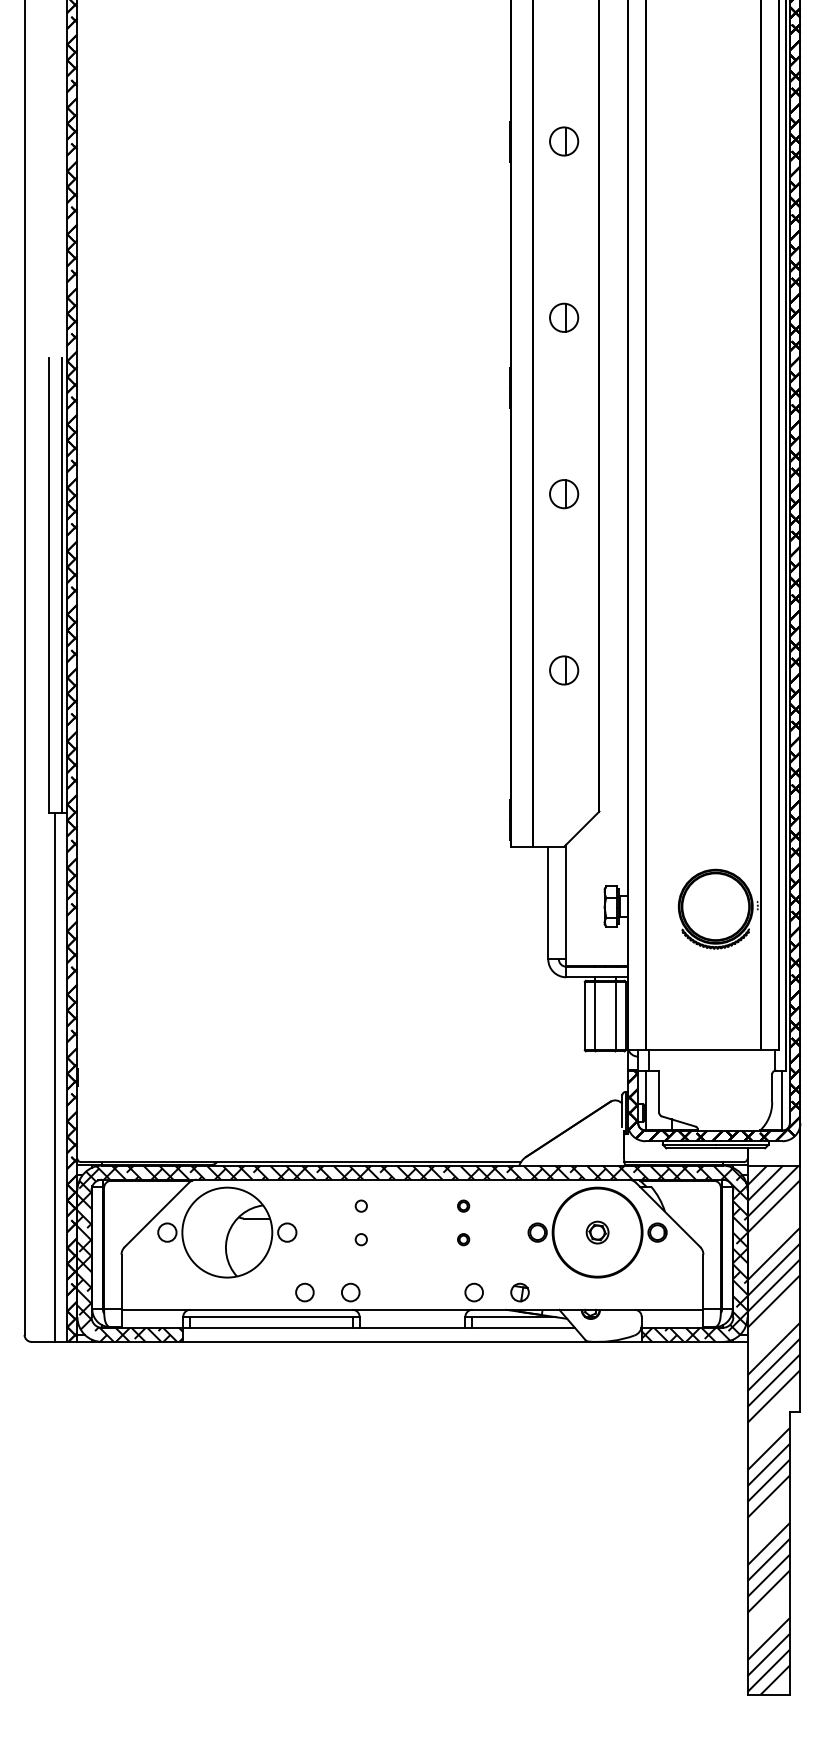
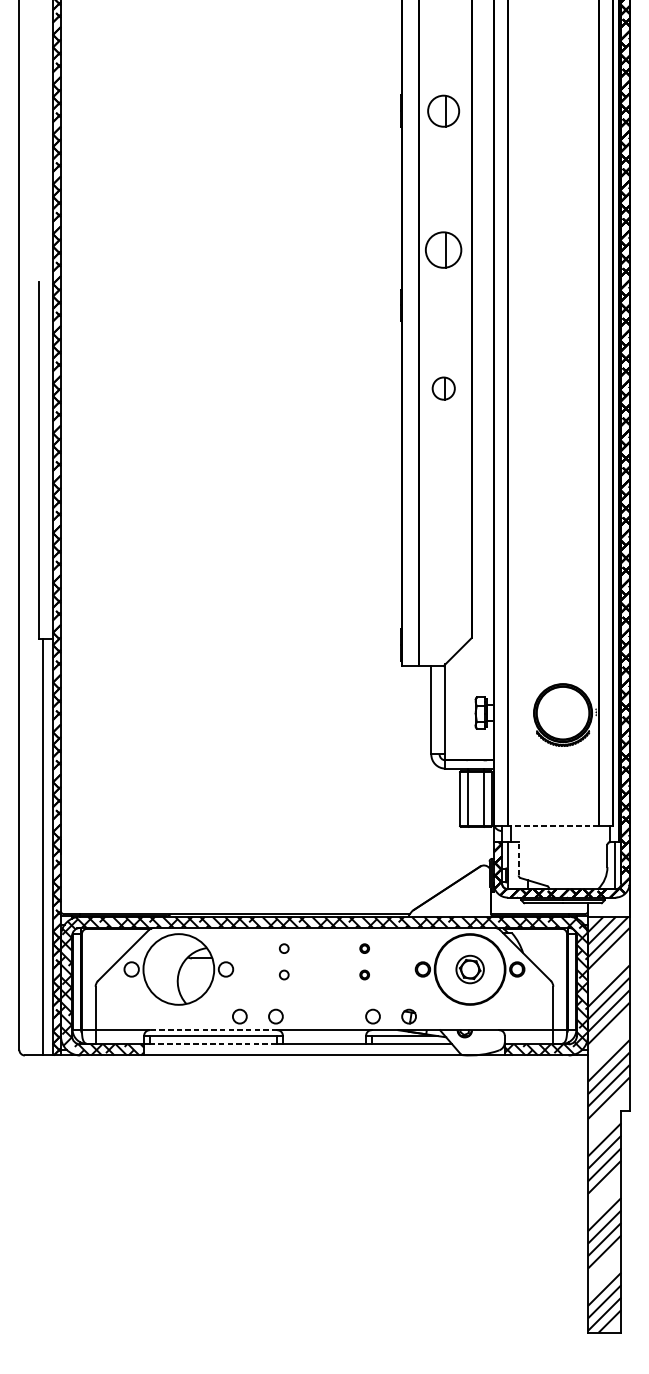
part: (564, 141) -> (444, 111), size x1.4
part: (564, 317) -> (444, 249), size x1.6
line: (61, 585) -> (48, 460), removed
part: (564, 670) -> (444, 527), removed
line: (703, 1049) -> (553, 825), solid -> dashed
line: (659, 1091) -> (518, 858), solid -> dashed
part: (597, 1232) -> (470, 969), size x1.6
line: (270, 1309) -> (212, 1029), solid -> dashed
line: (271, 1327) -> (213, 1044), solid -> dashed

